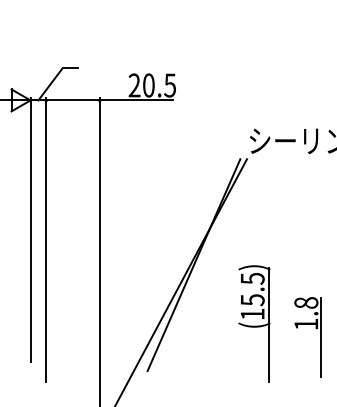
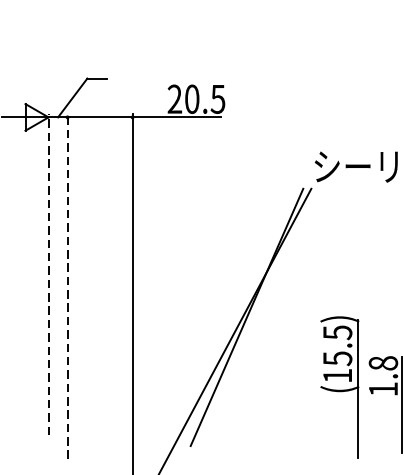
line: (30, 229) -> (48, 274), solid -> dashed
line: (46, 239) -> (67, 286), solid -> dashed
part: (254, 323) -> (339, 387), moved

